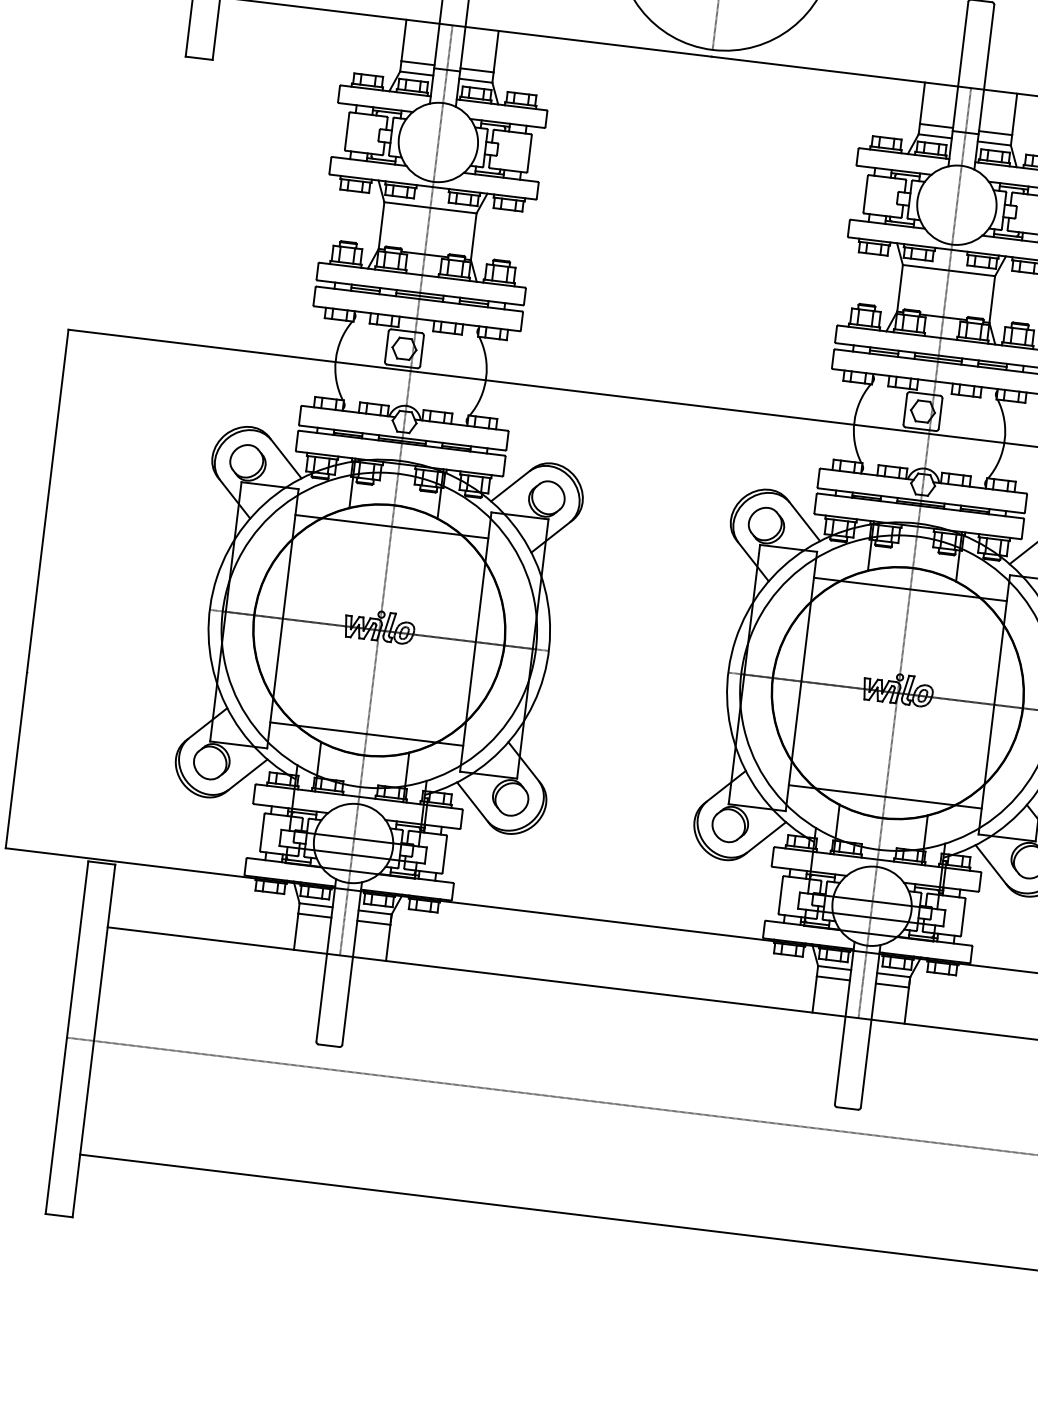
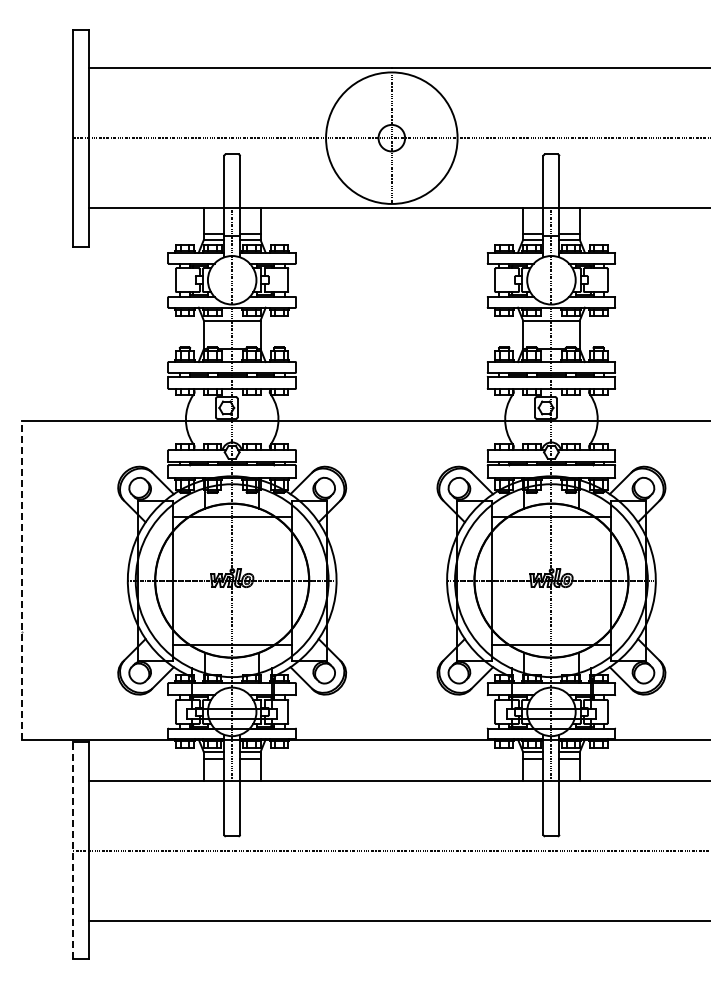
line: (37, 588) -> (21, 580), solid -> dashed
line: (66, 1037) -> (72, 850), solid -> dashed

